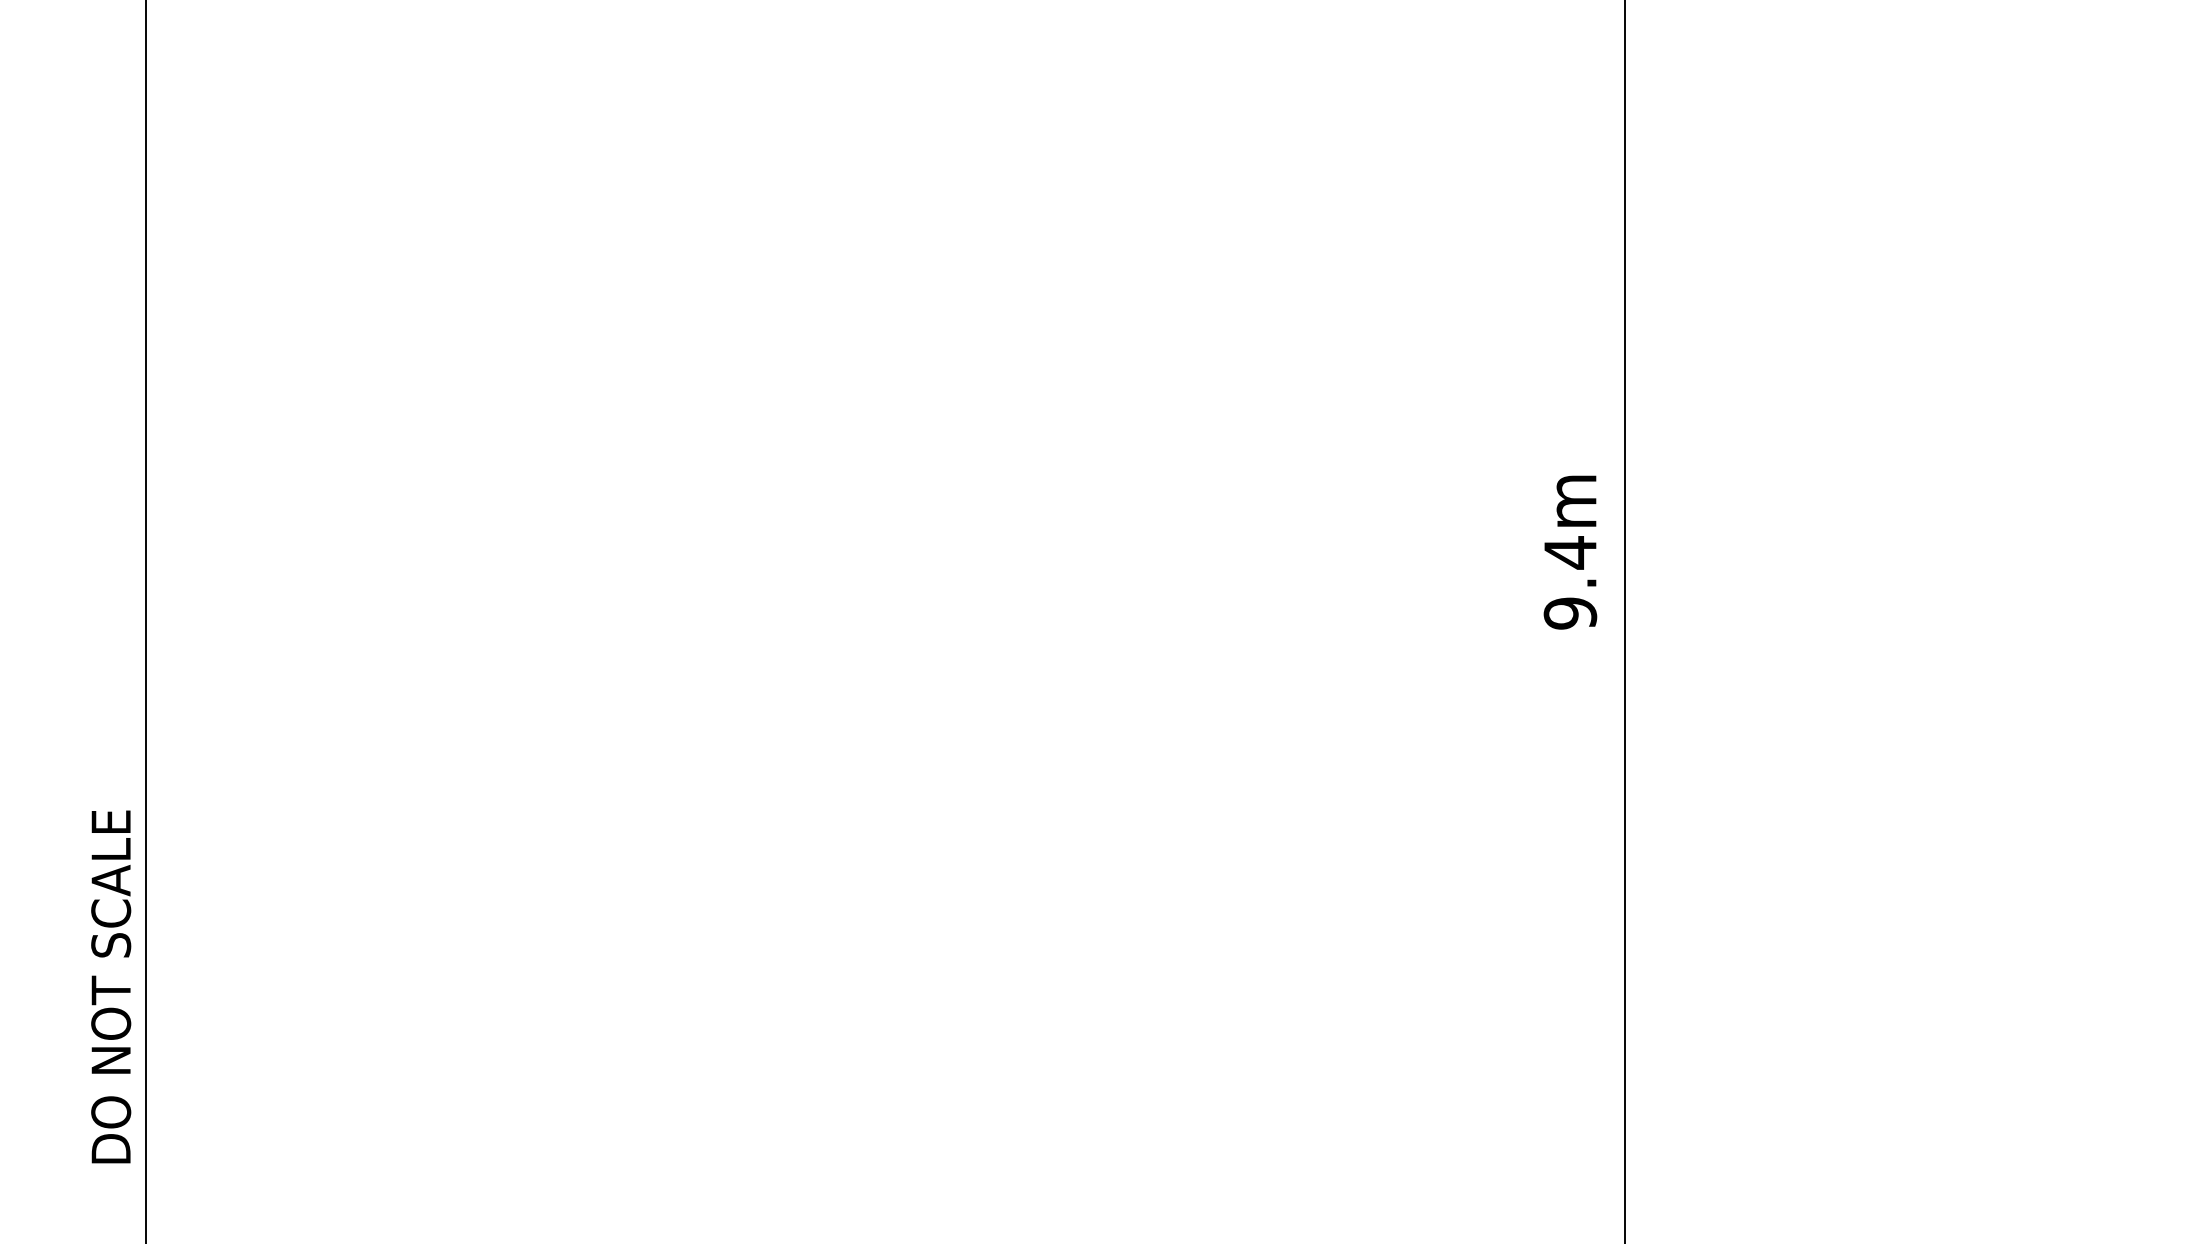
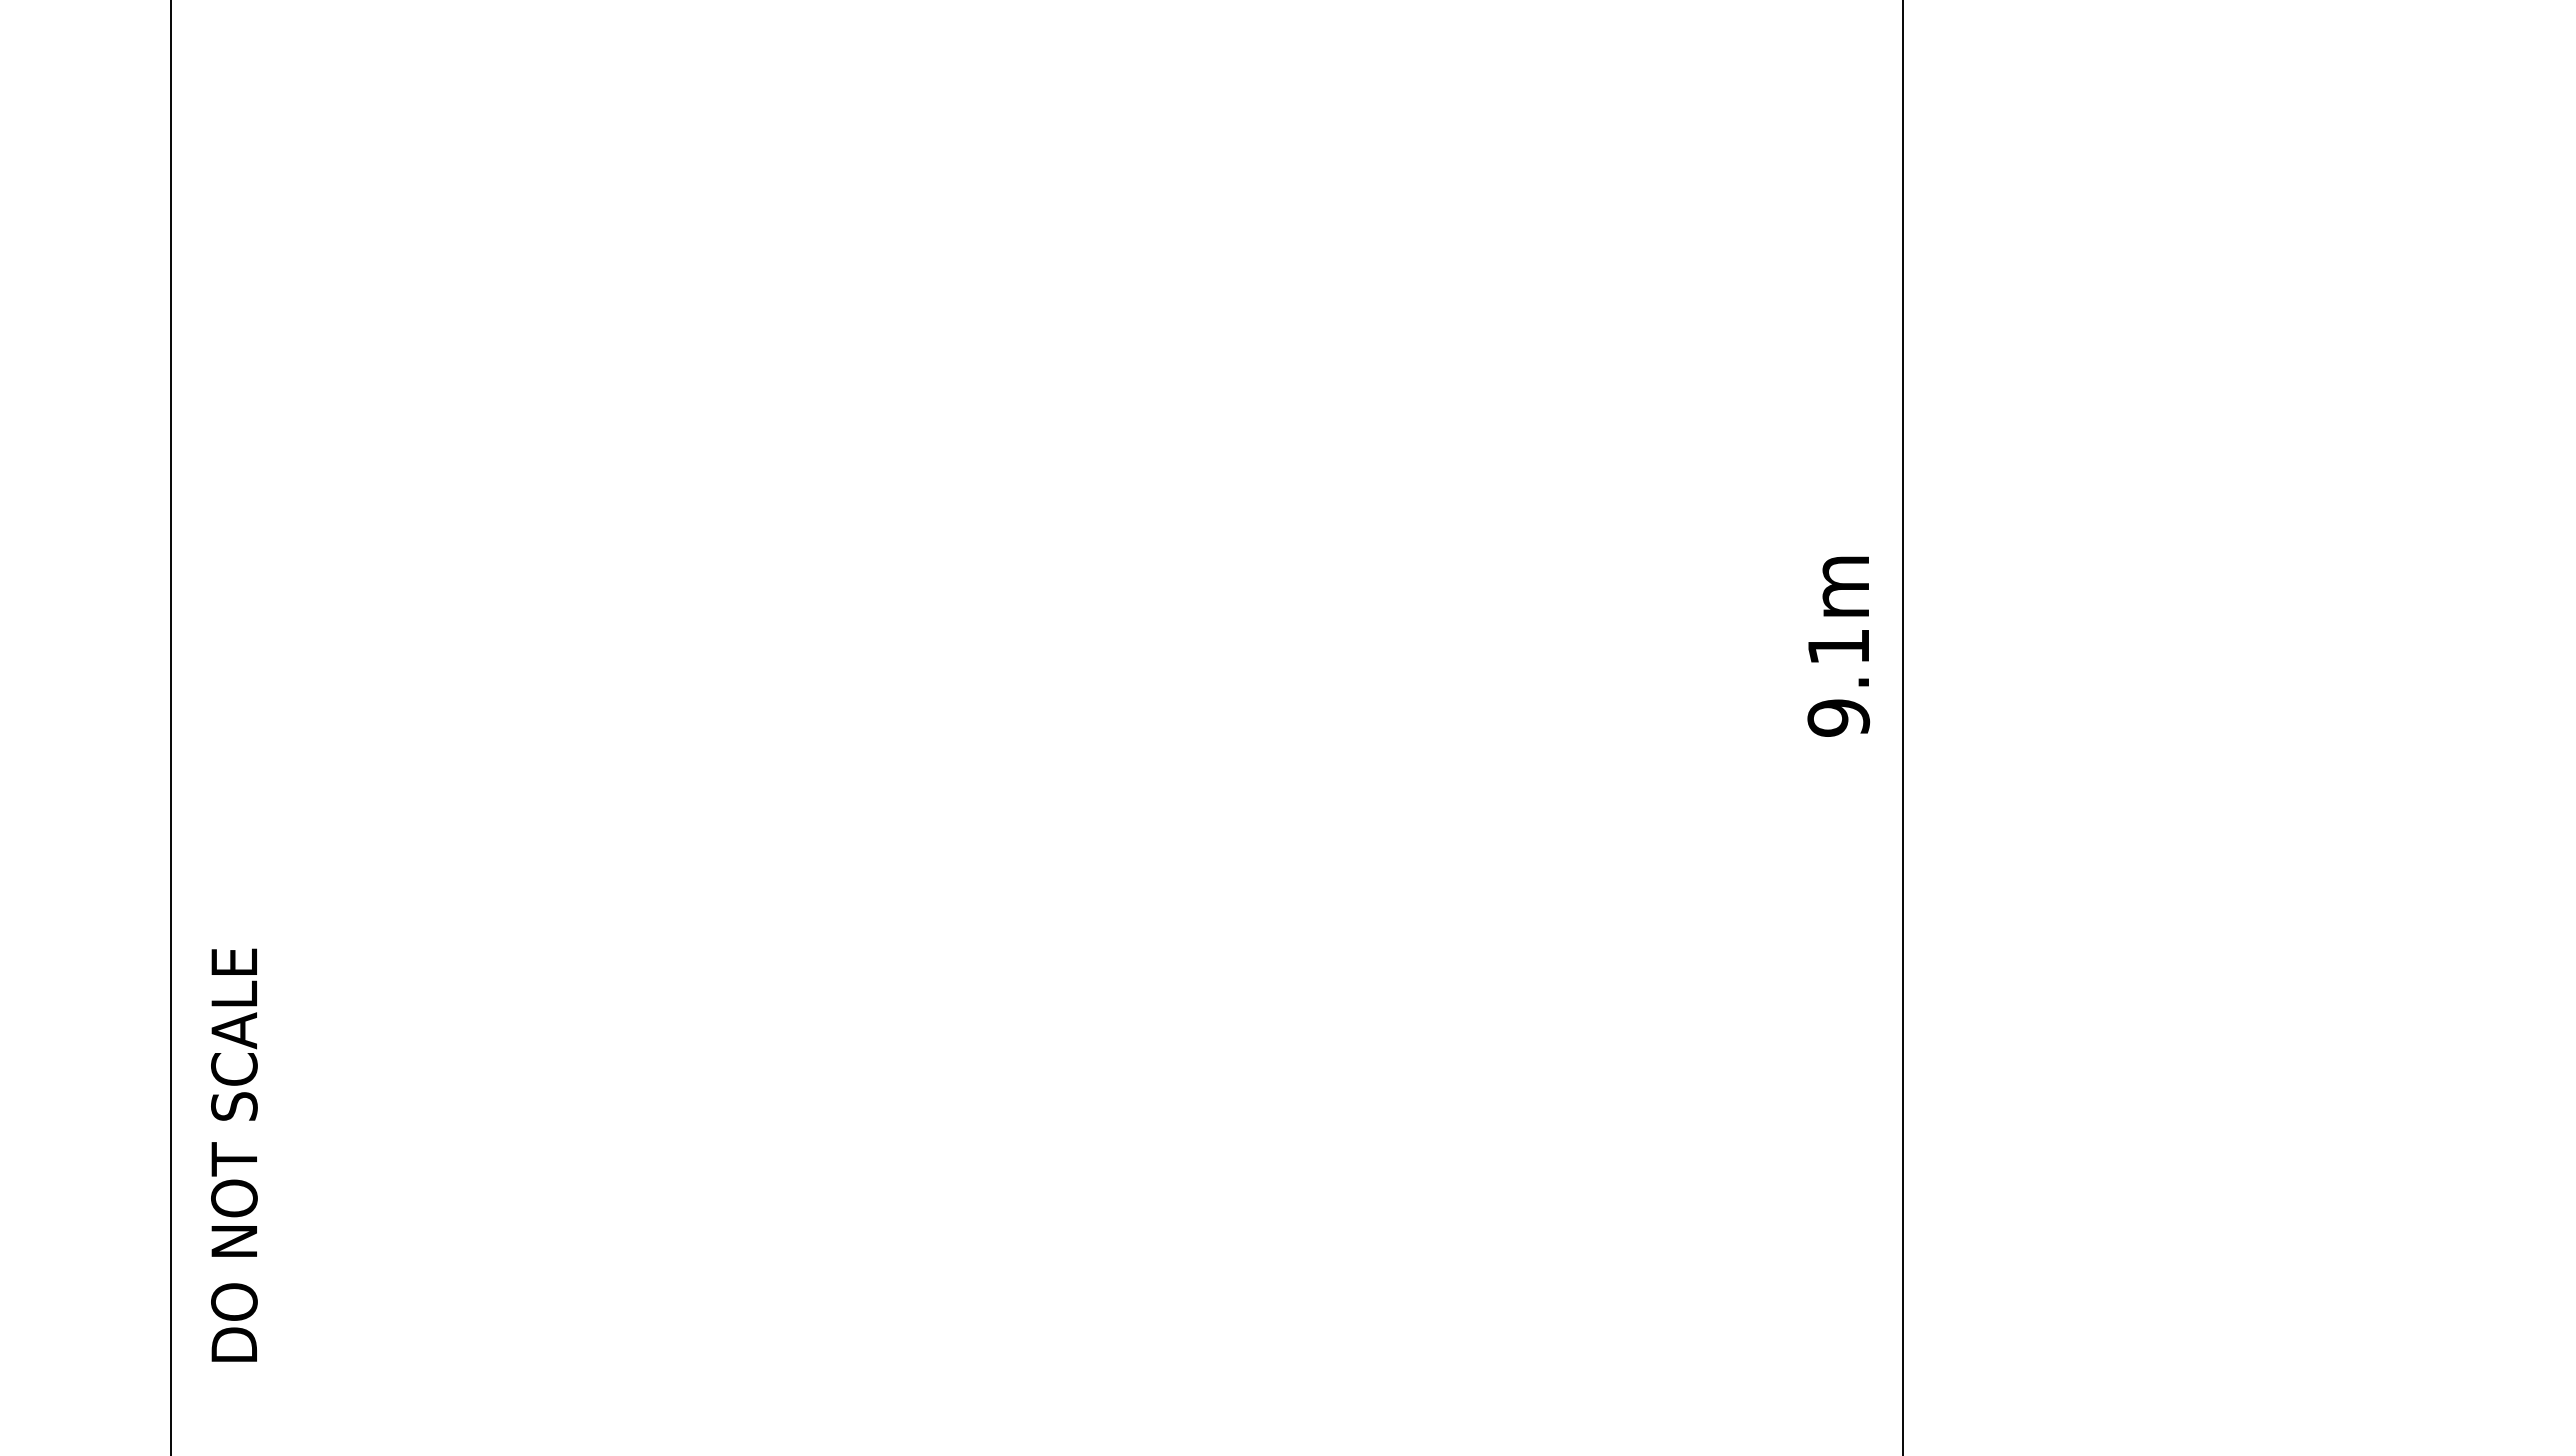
text: (1570, 552) -> (1838, 646), 9.4m -> 9.1m
text: (111, 986) -> (234, 1154), moved

